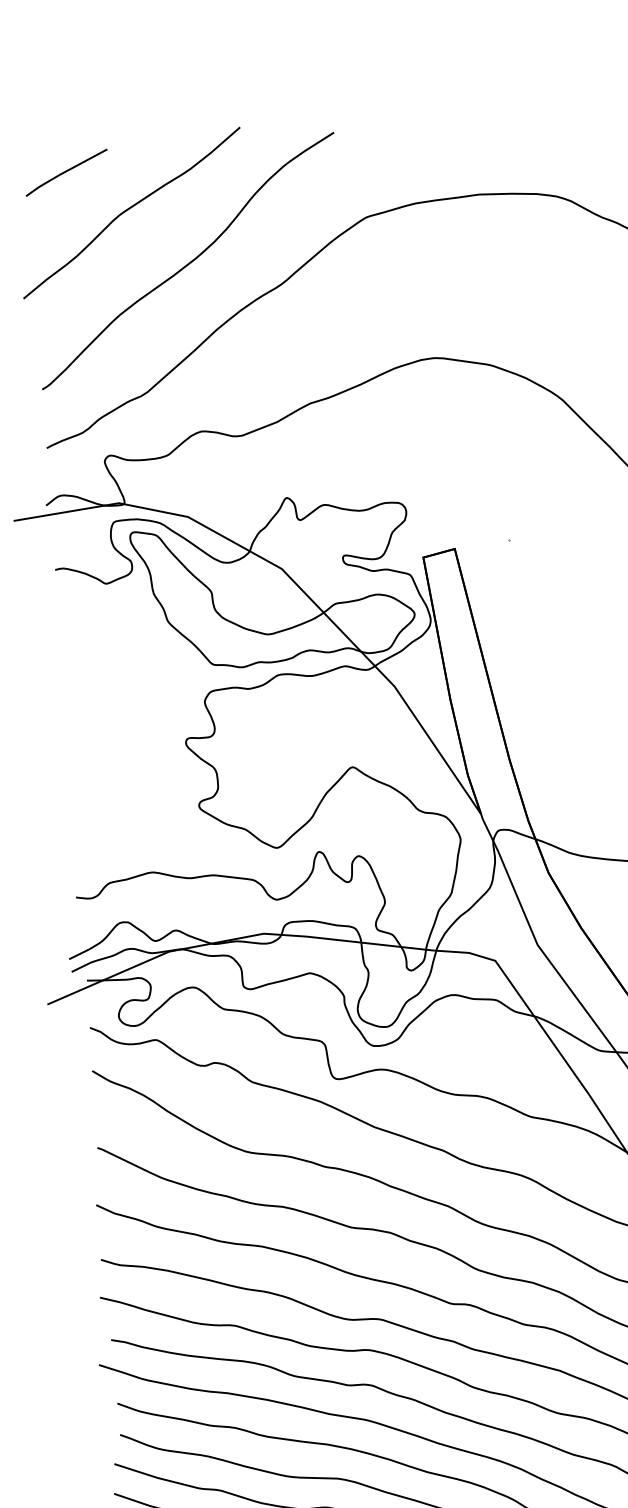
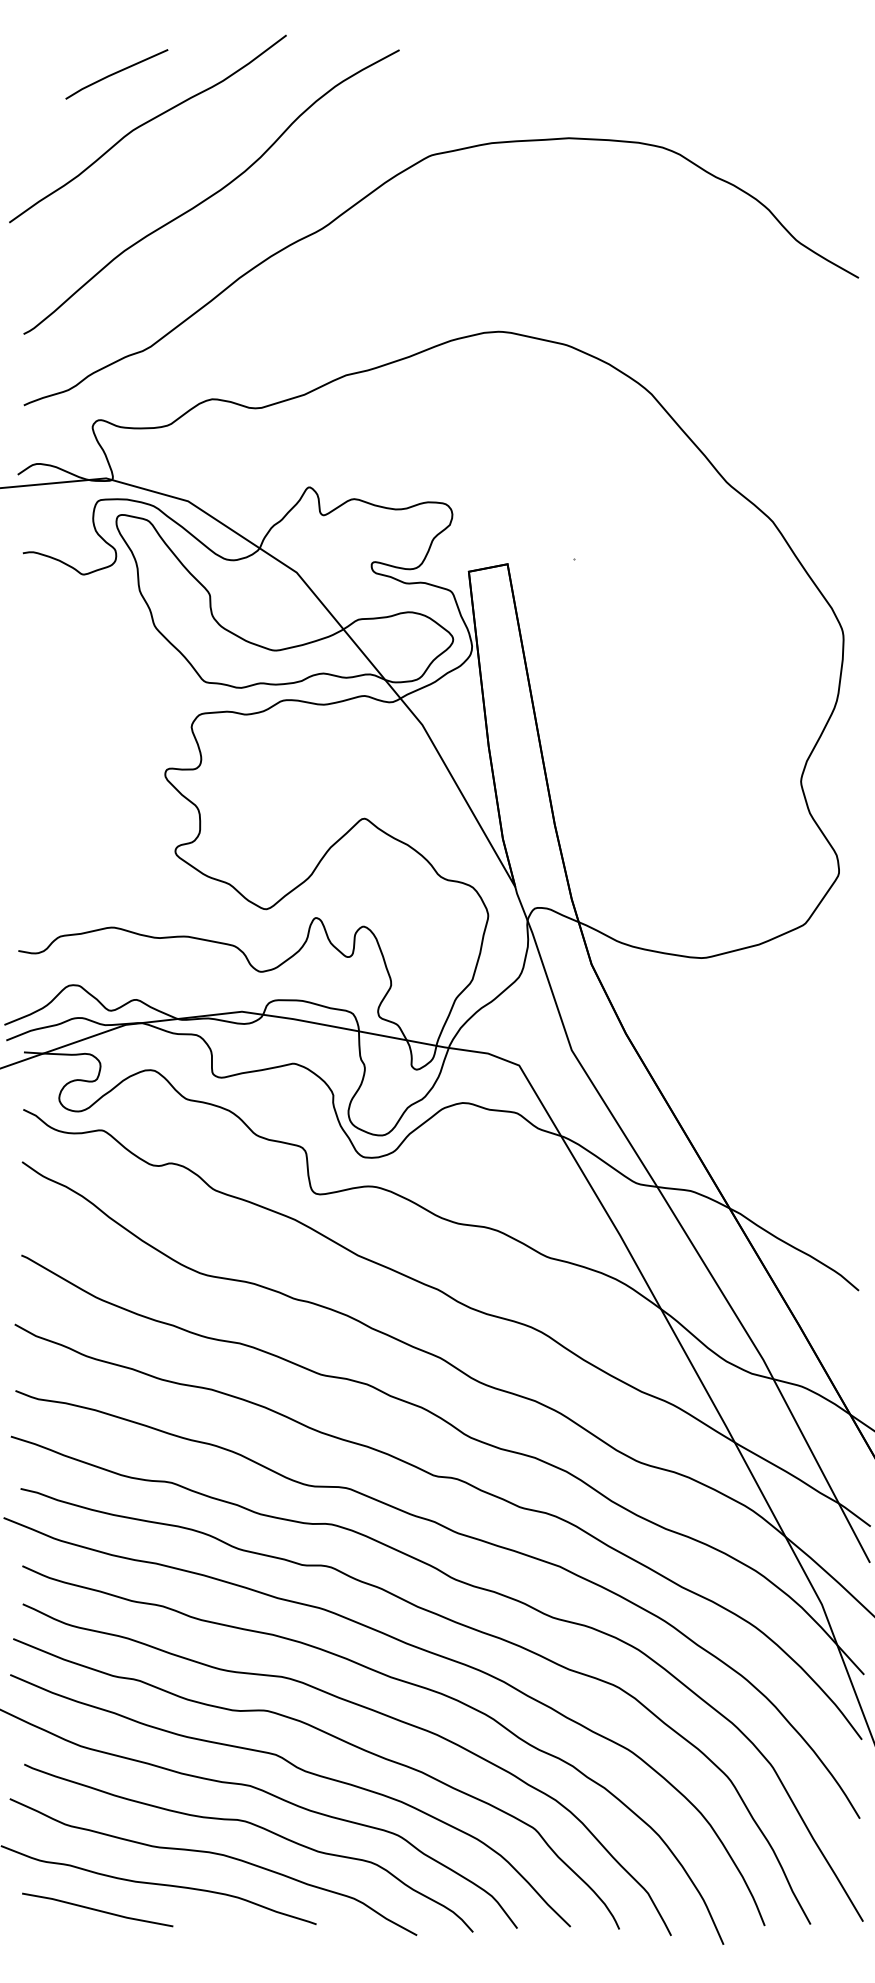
line: (66, 172) -> (116, 73), moved

